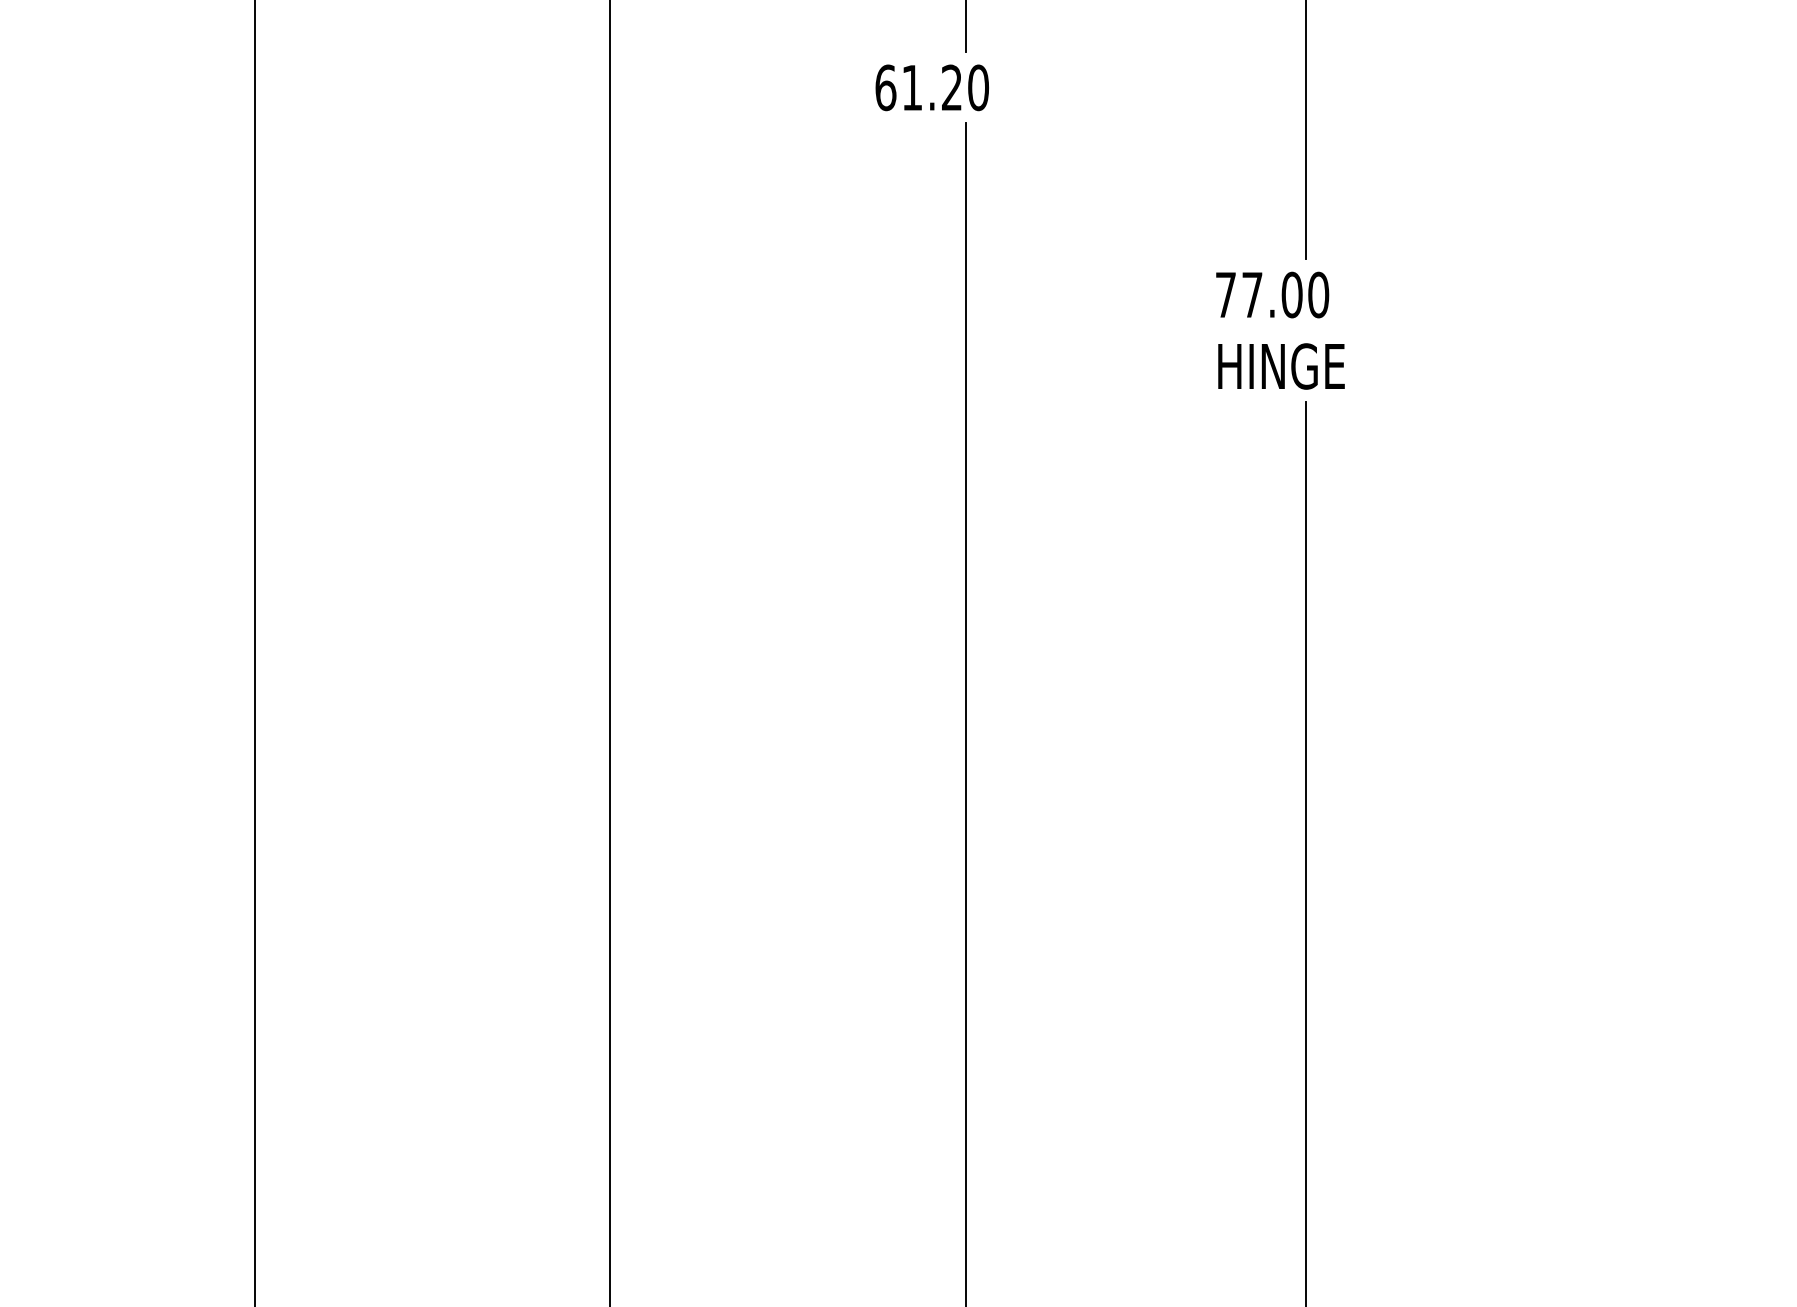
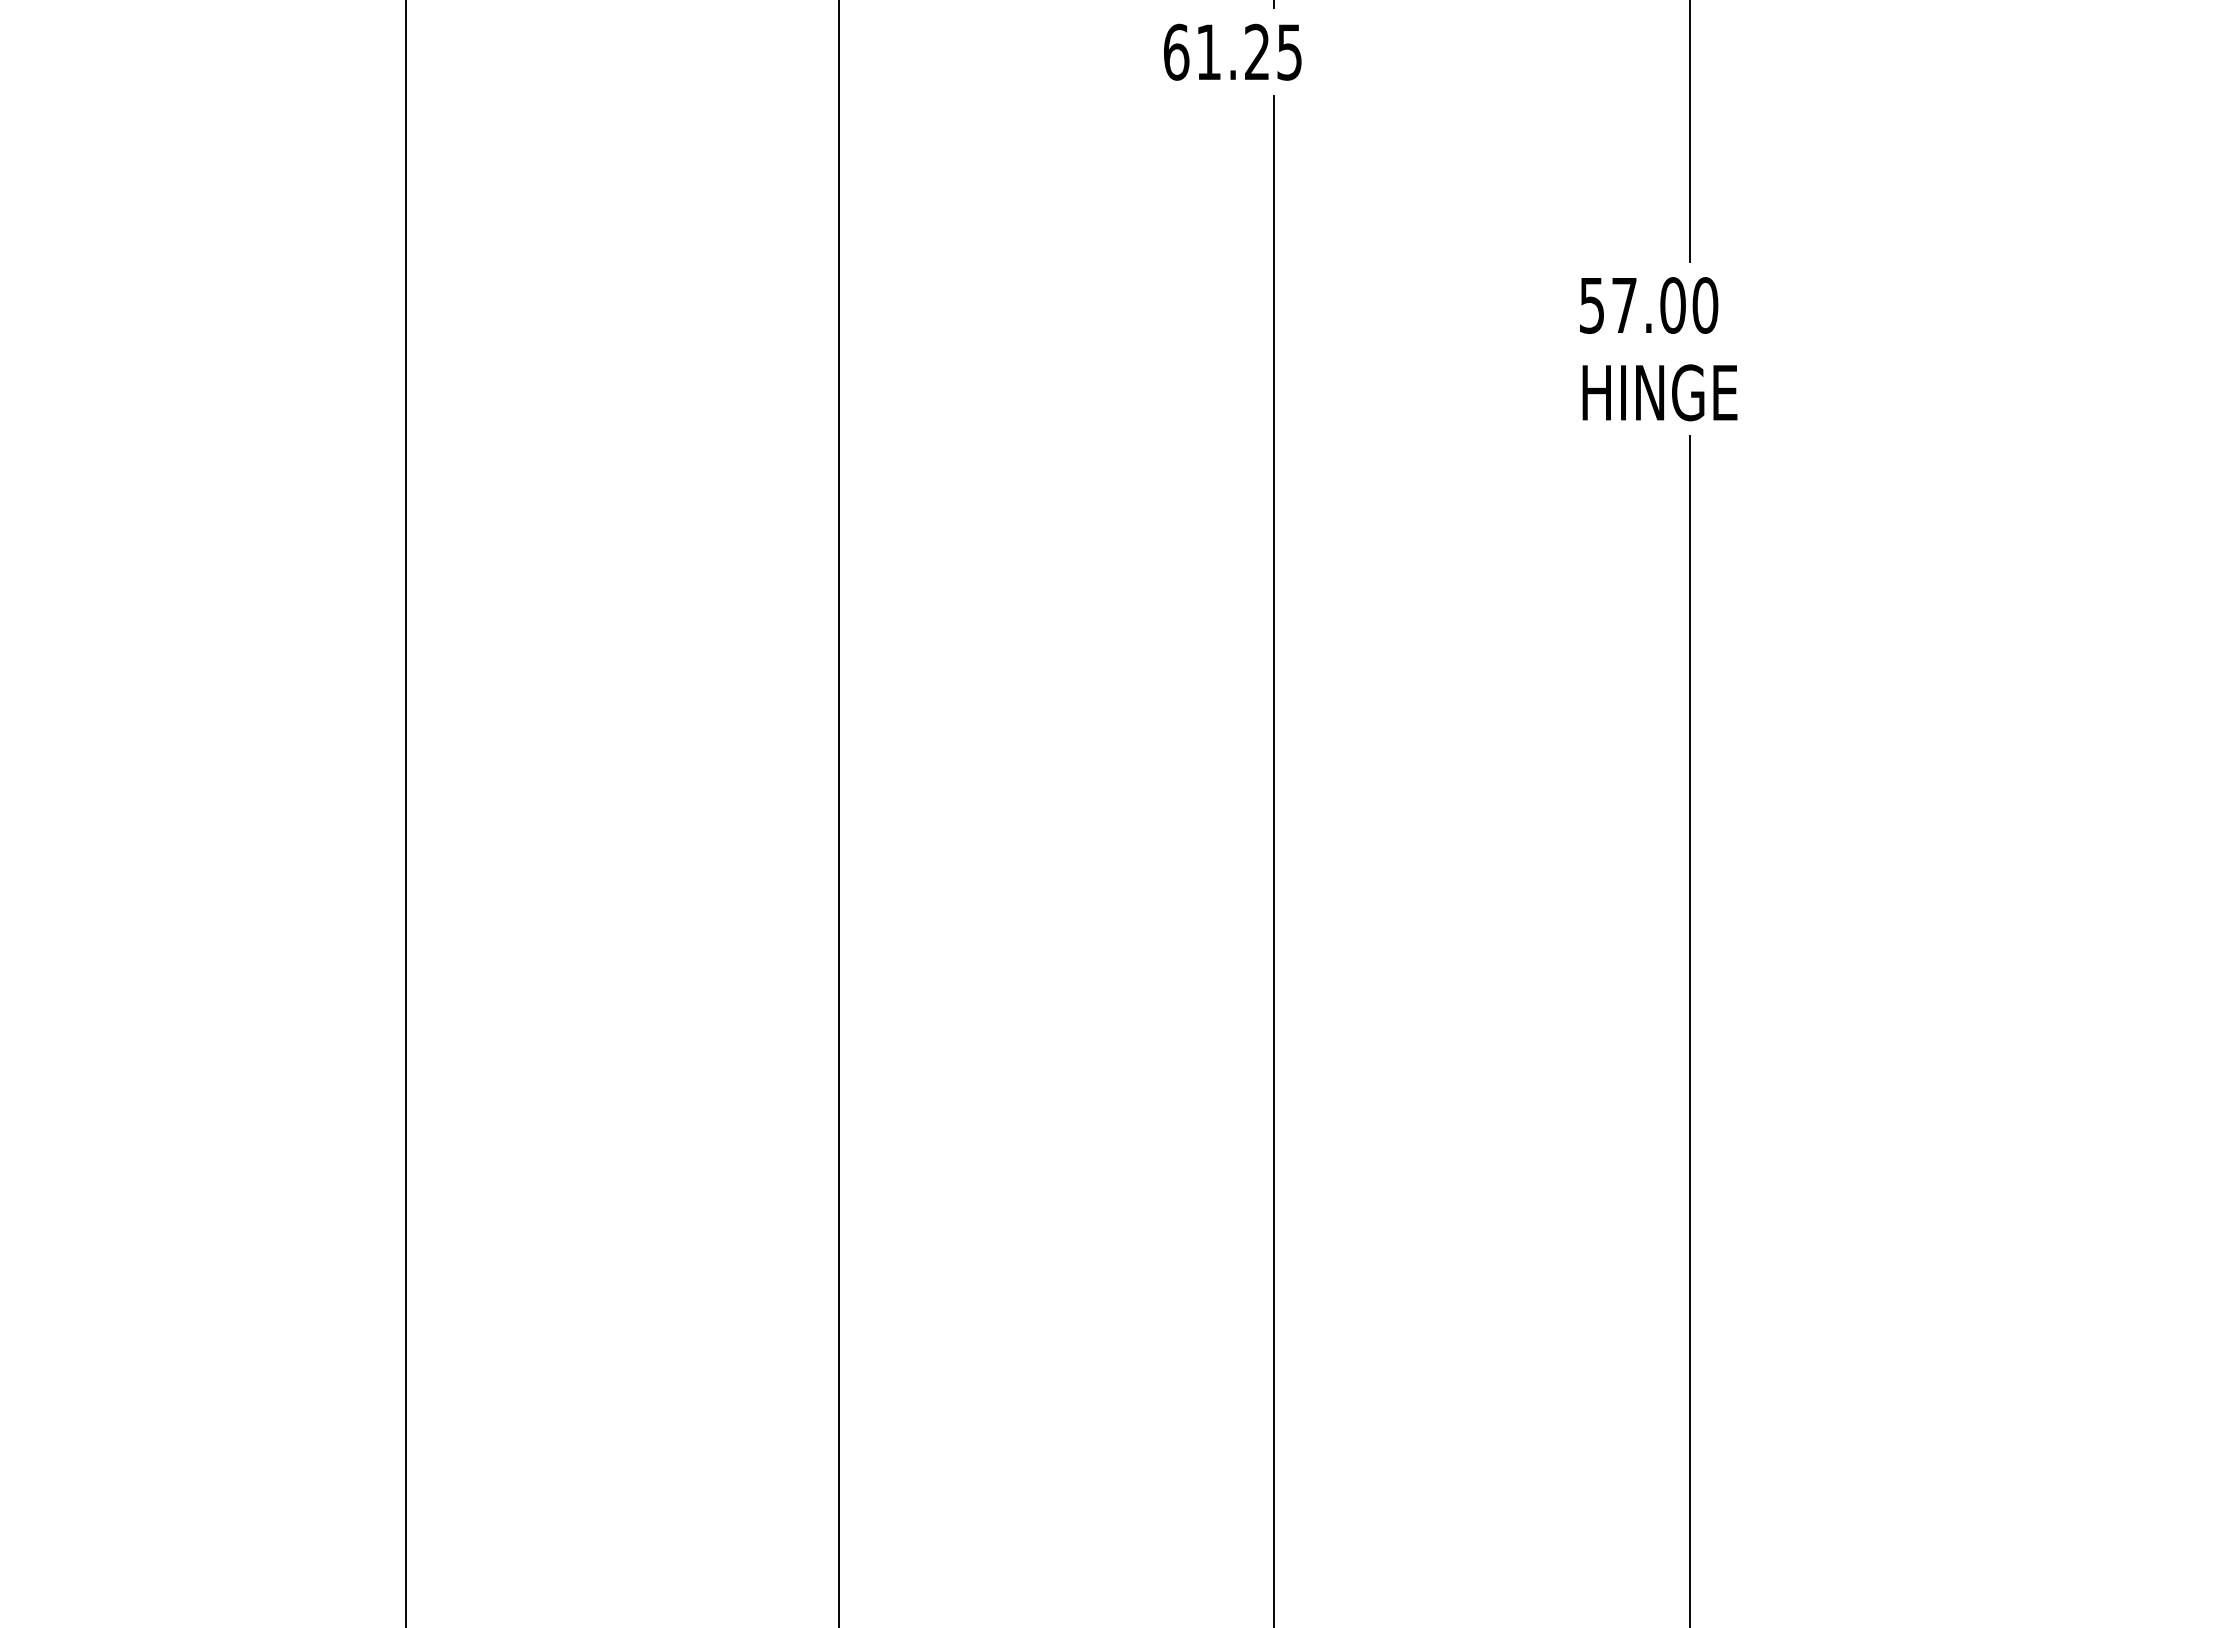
text: (978, 87) -> (1289, 51), 61.20 -> 61.25
text: (1226, 295) -> (1592, 305), 77.00 -> 57.00

